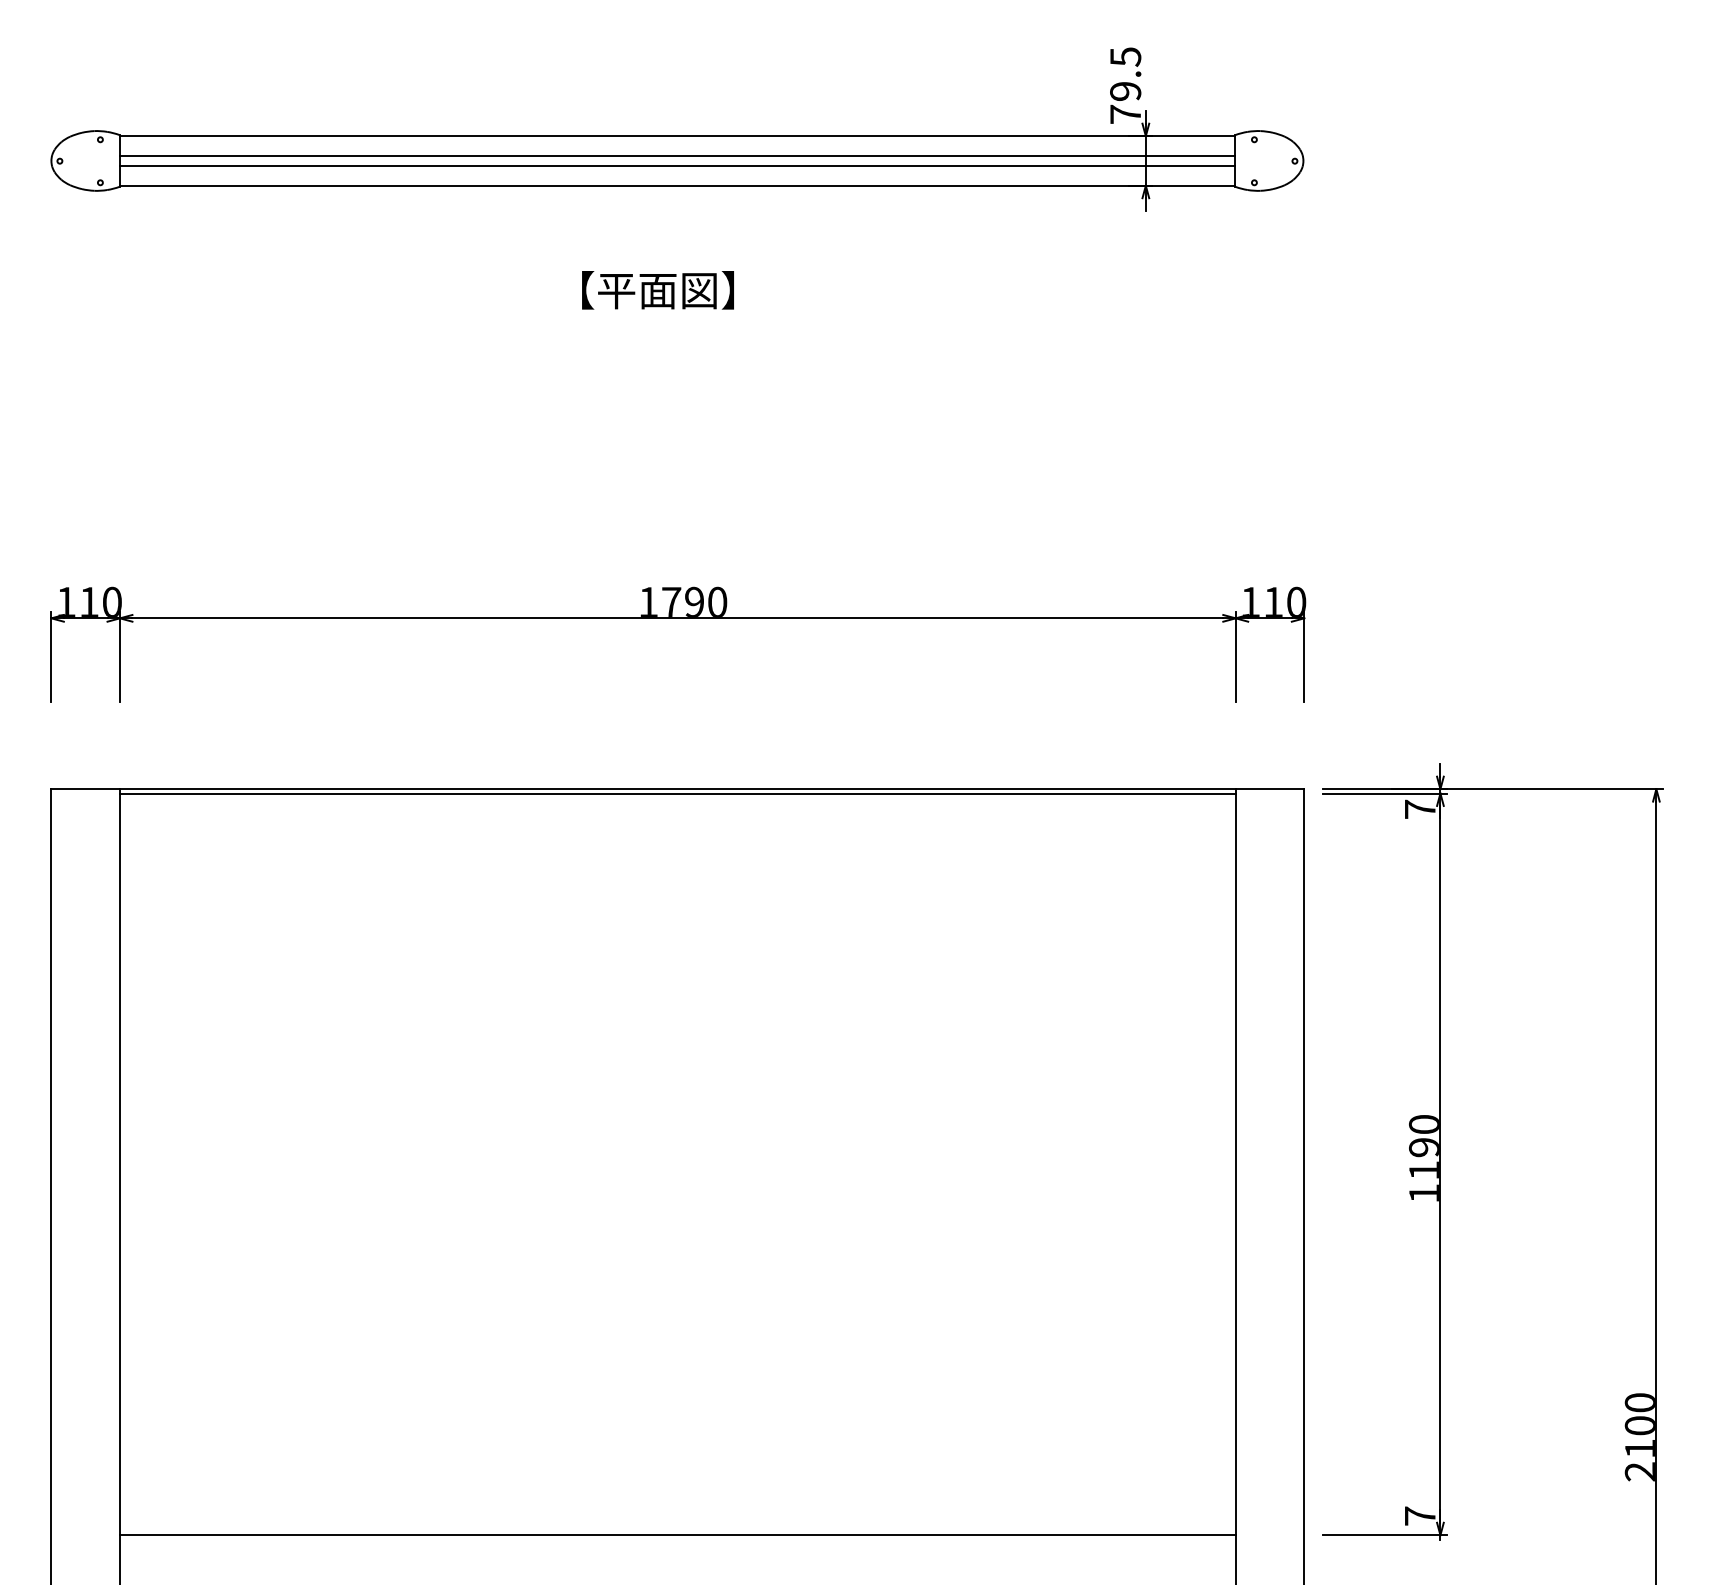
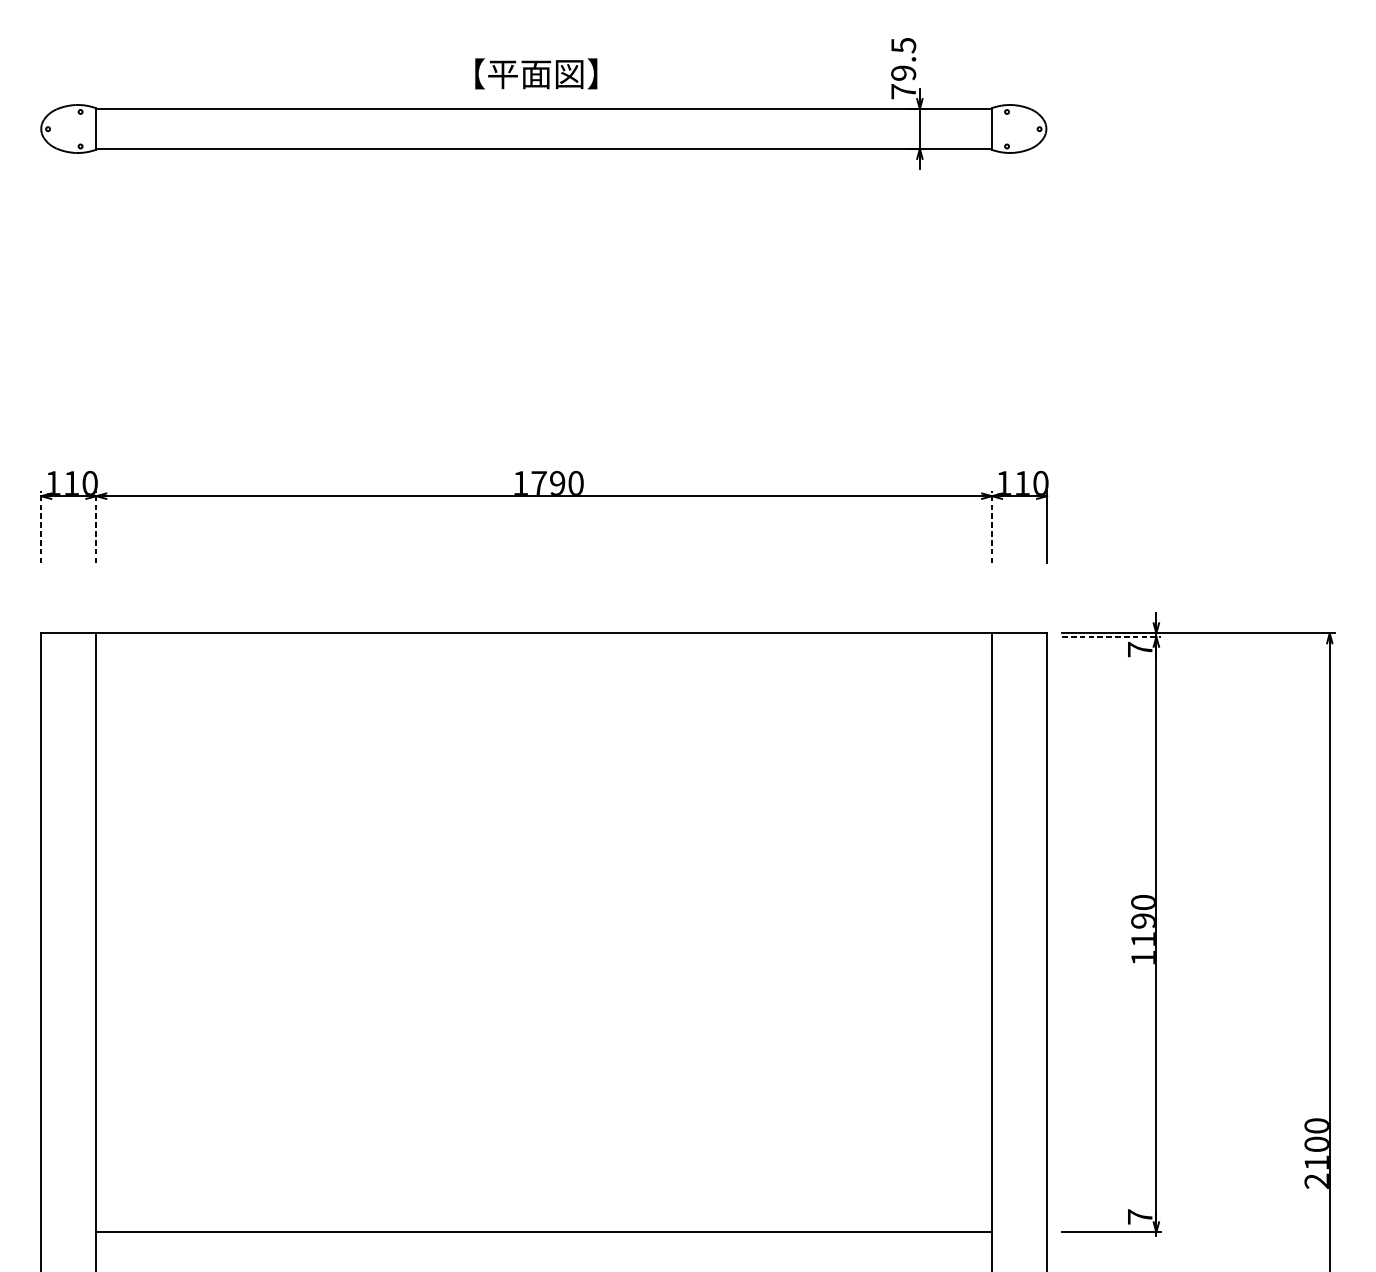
line: (677, 156) -> (543, 125), removed
line: (677, 165) -> (543, 132), removed
text: (657, 290) -> (535, 74), moved
line: (51, 656) -> (41, 526), solid -> dashed
line: (120, 656) -> (96, 526), solid -> dashed
line: (1235, 656) -> (991, 526), solid -> dashed
line: (677, 793) -> (543, 636), removed
line: (1384, 793) -> (1111, 636), solid -> dashed

